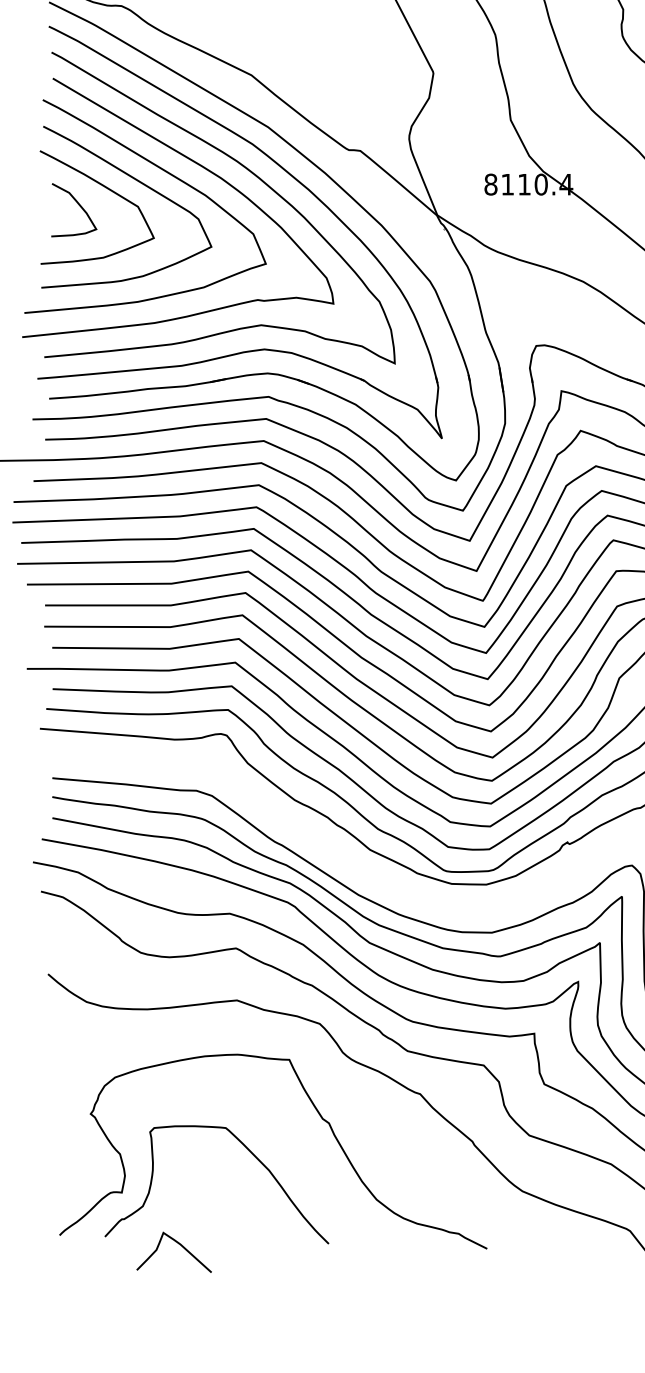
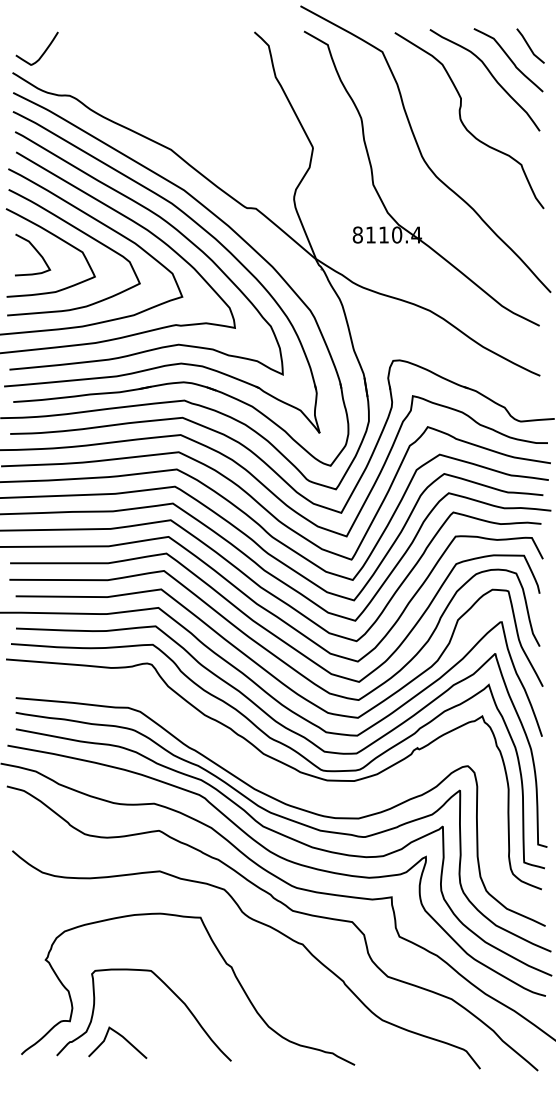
curve: (177, 1244) -> (120, 1036), moved

